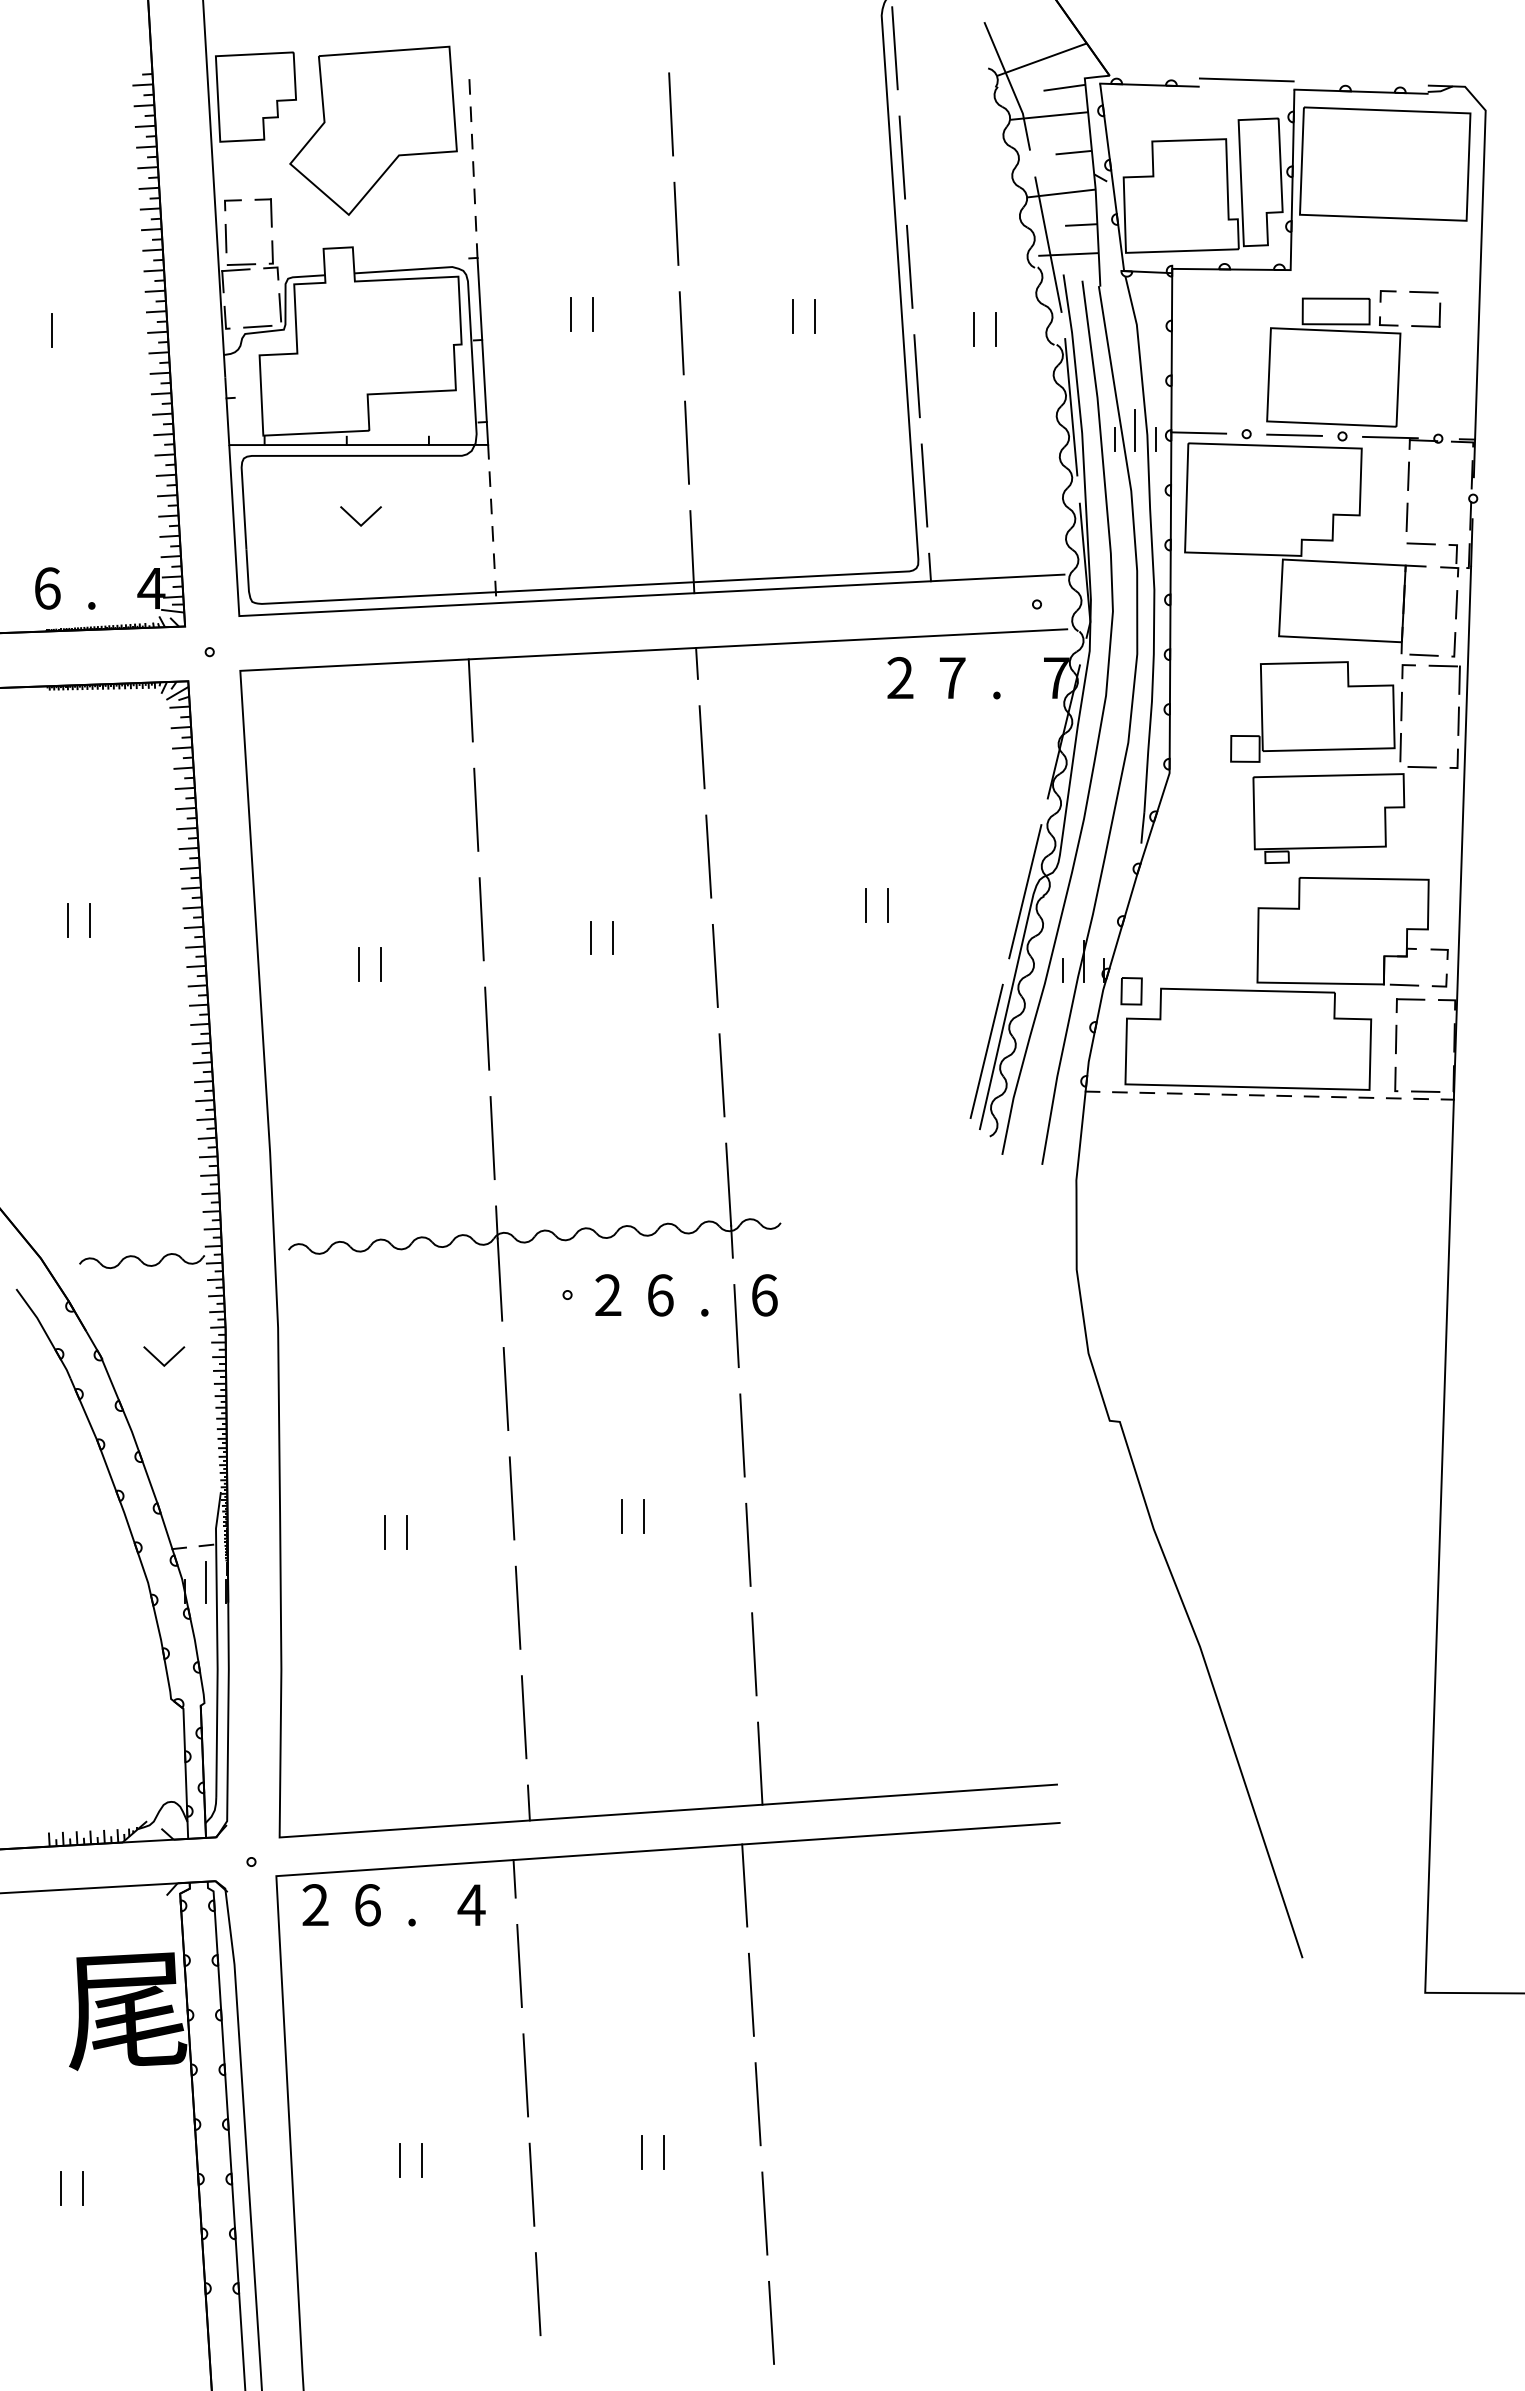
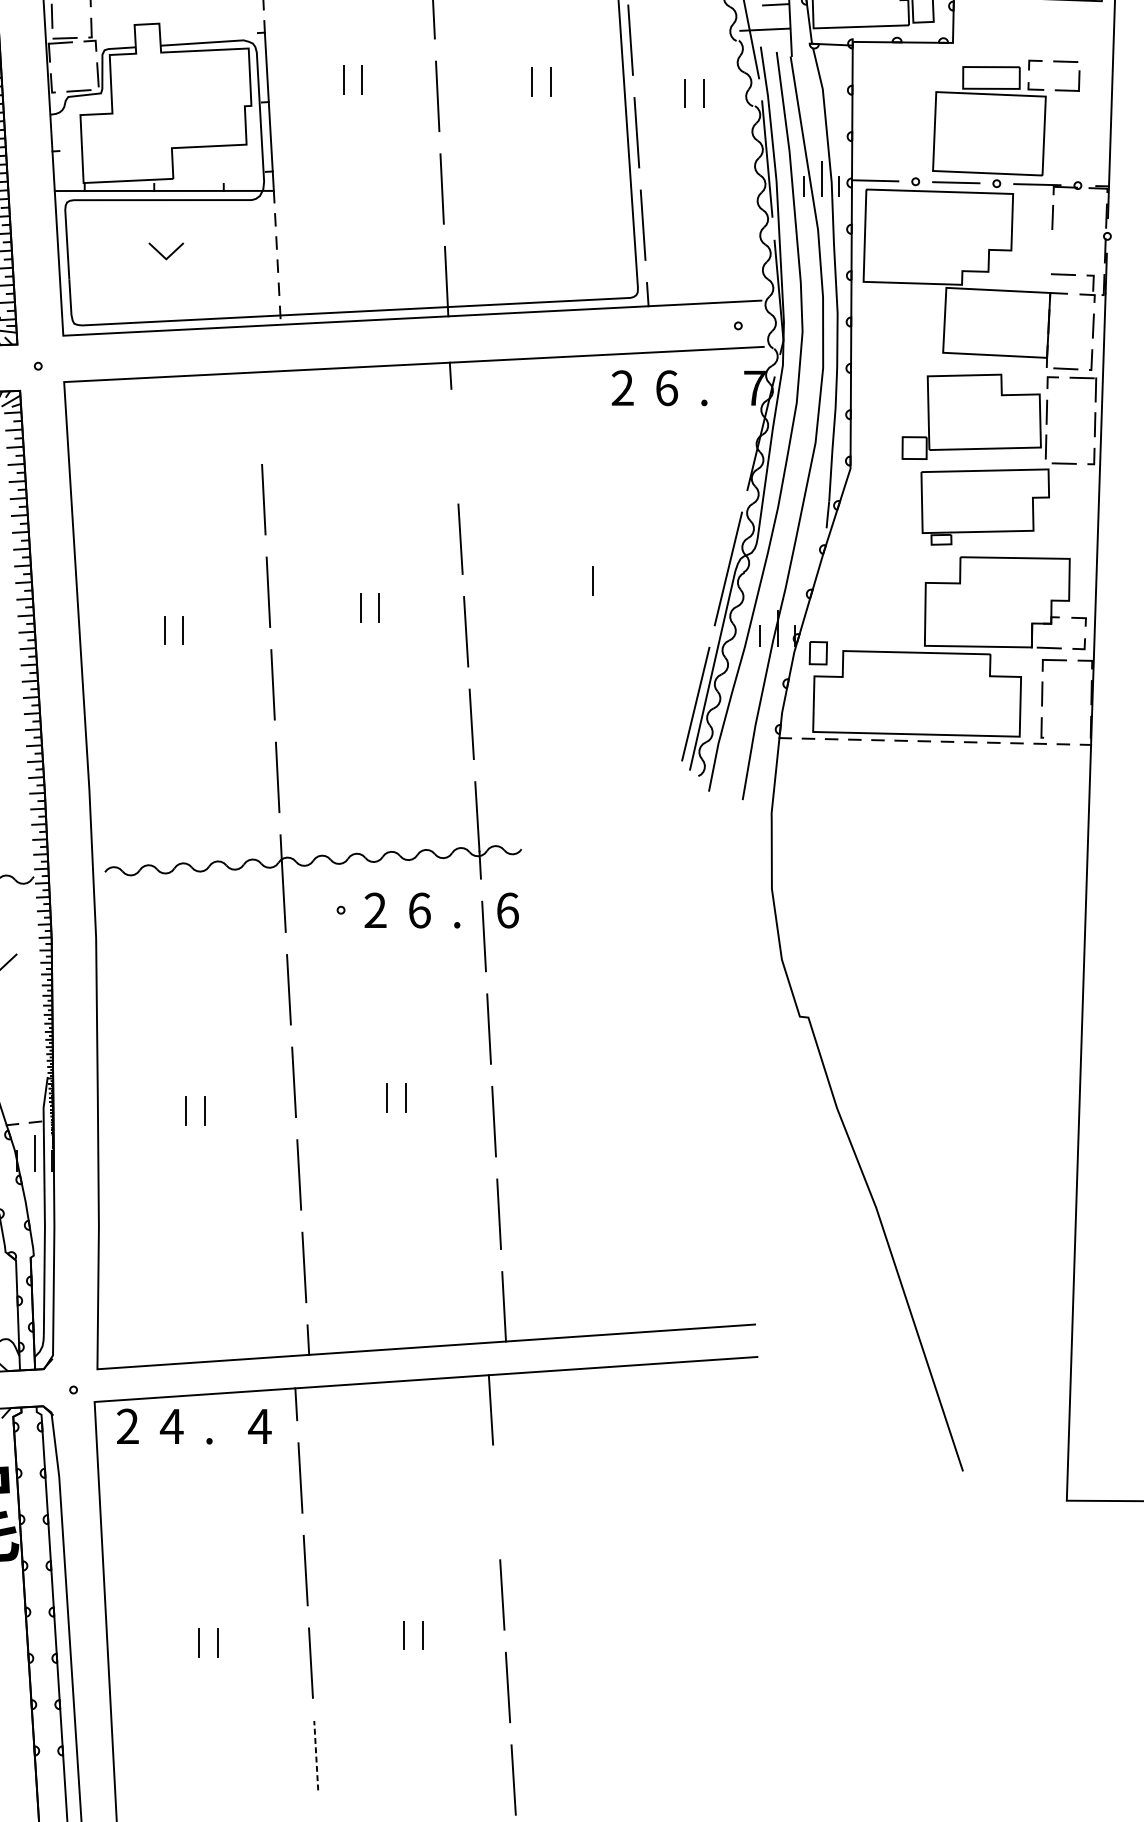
line: (1406, 517) -> (1050, 252), removed
text: (952, 677) -> (666, 387), 7 -> 6
line: (470, 700) -> (258, 407), removed
line: (701, 747) -> (454, 446), removed
line: (887, 905) -> (611, 580), removed
line: (1425, 1091) -> (1067, 738), removed
text: (367, 1905) -> (171, 1426), 6 -> 4
line: (750, 1994) -> (495, 1502), removed
line: (538, 2293) -> (316, 1755), solid -> dashed

